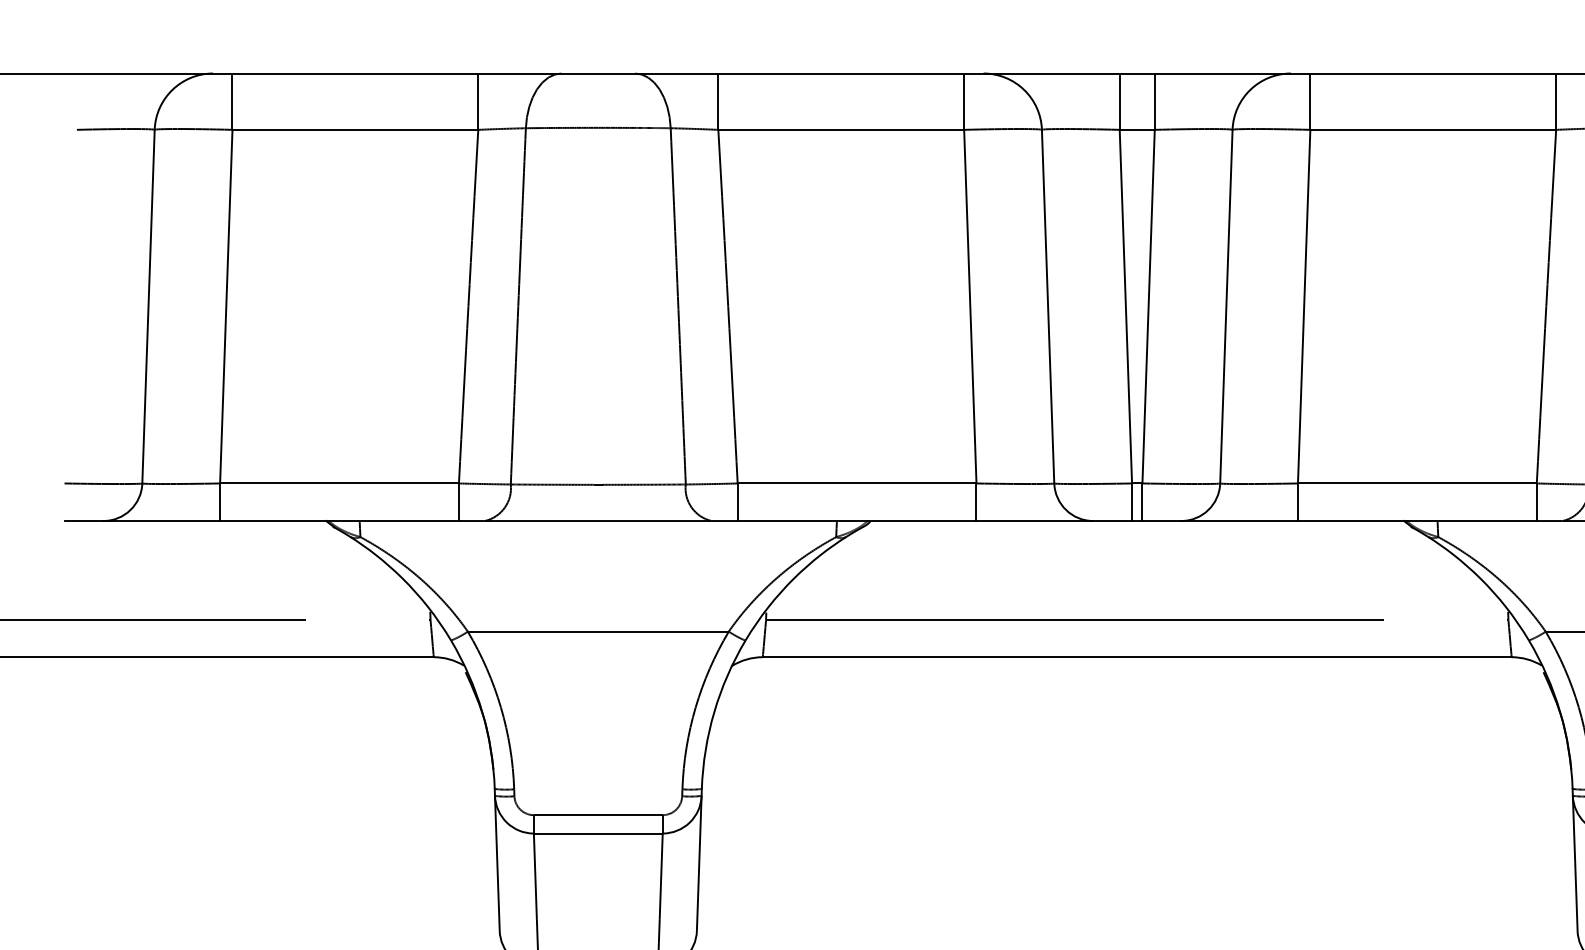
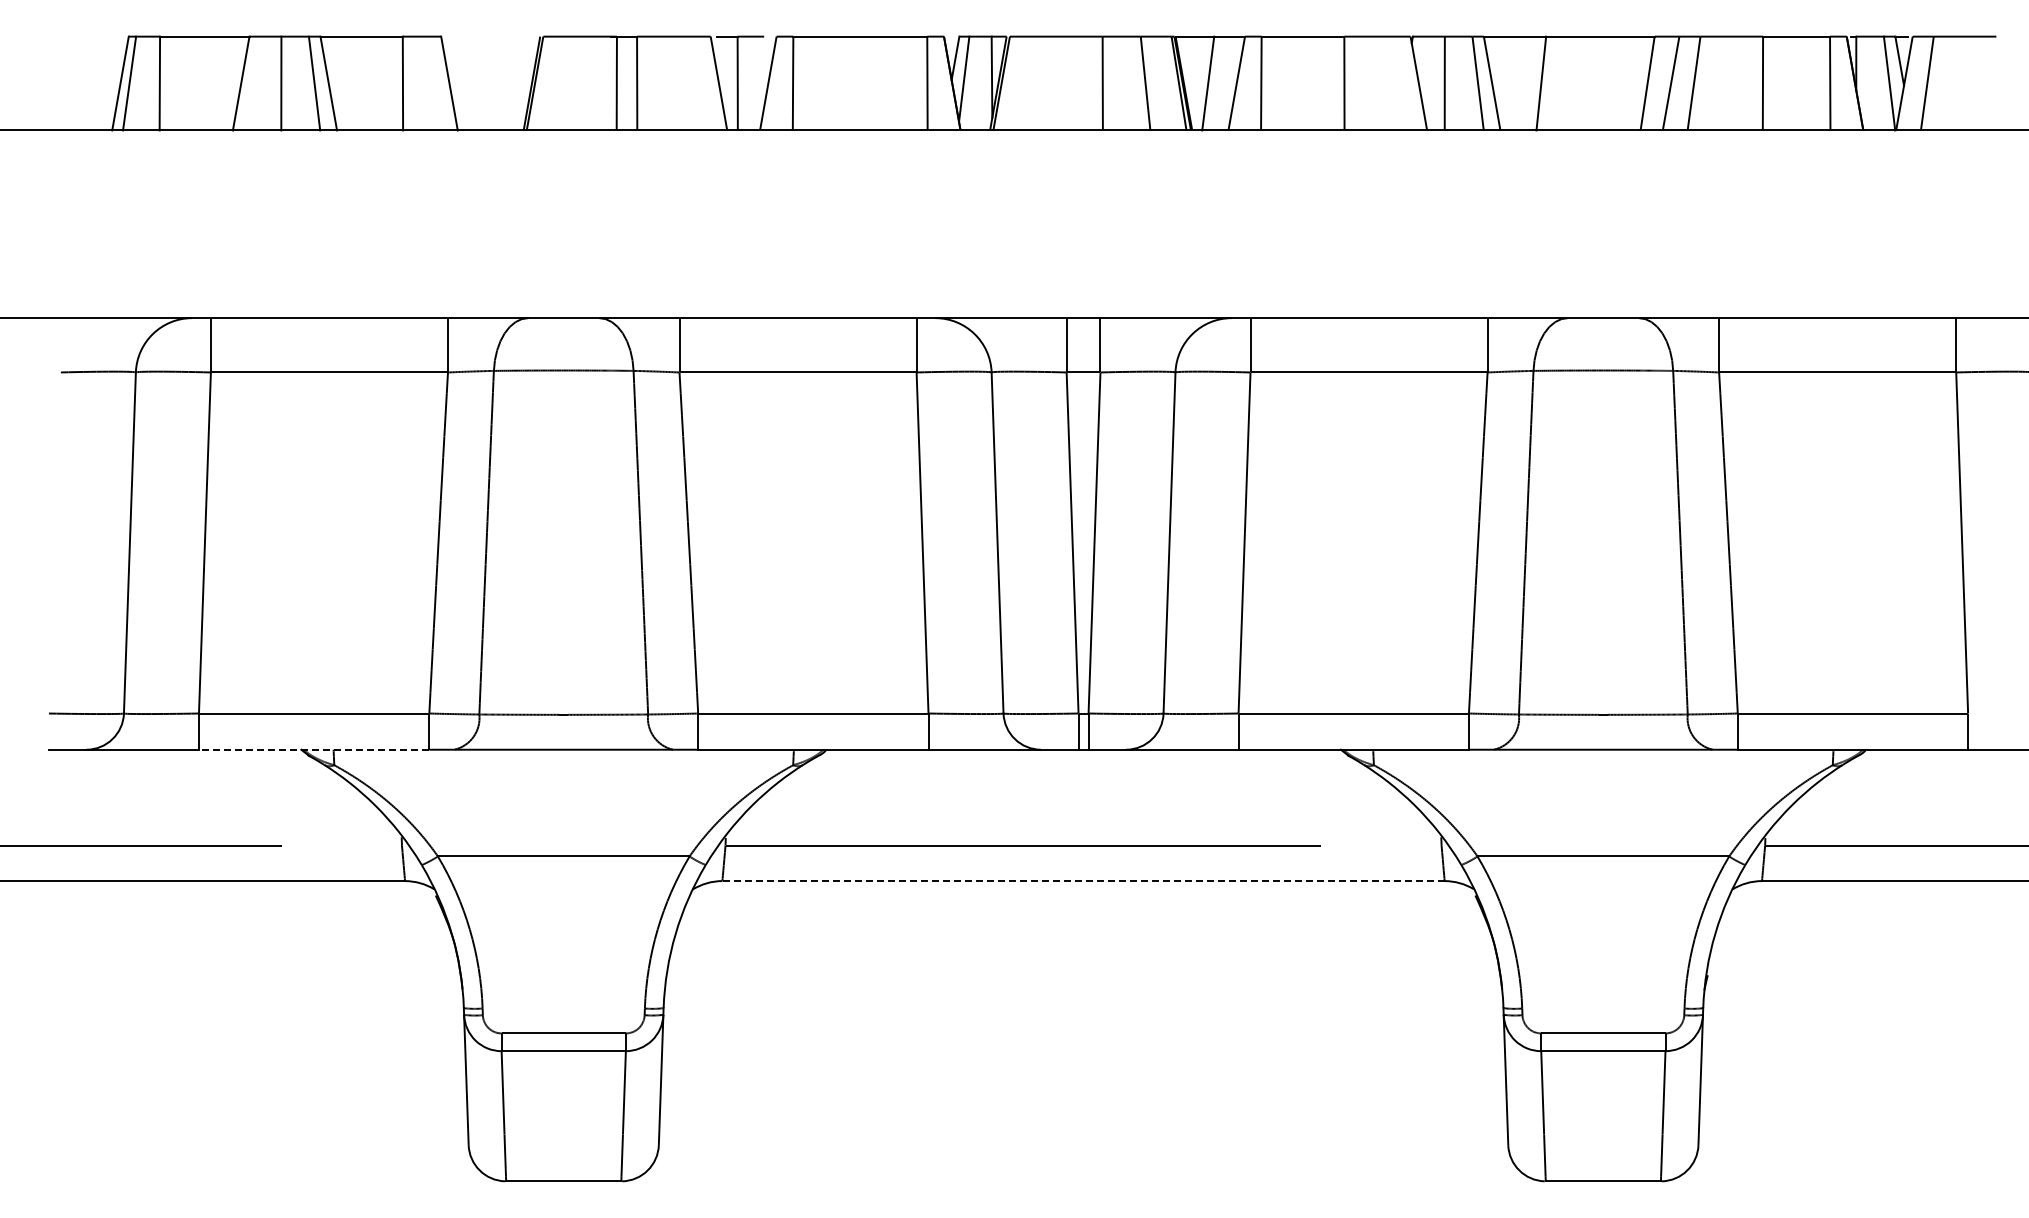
line: (338, 520) -> (313, 749), solid -> dashed
line: (1137, 657) -> (1083, 881), solid -> dashed

